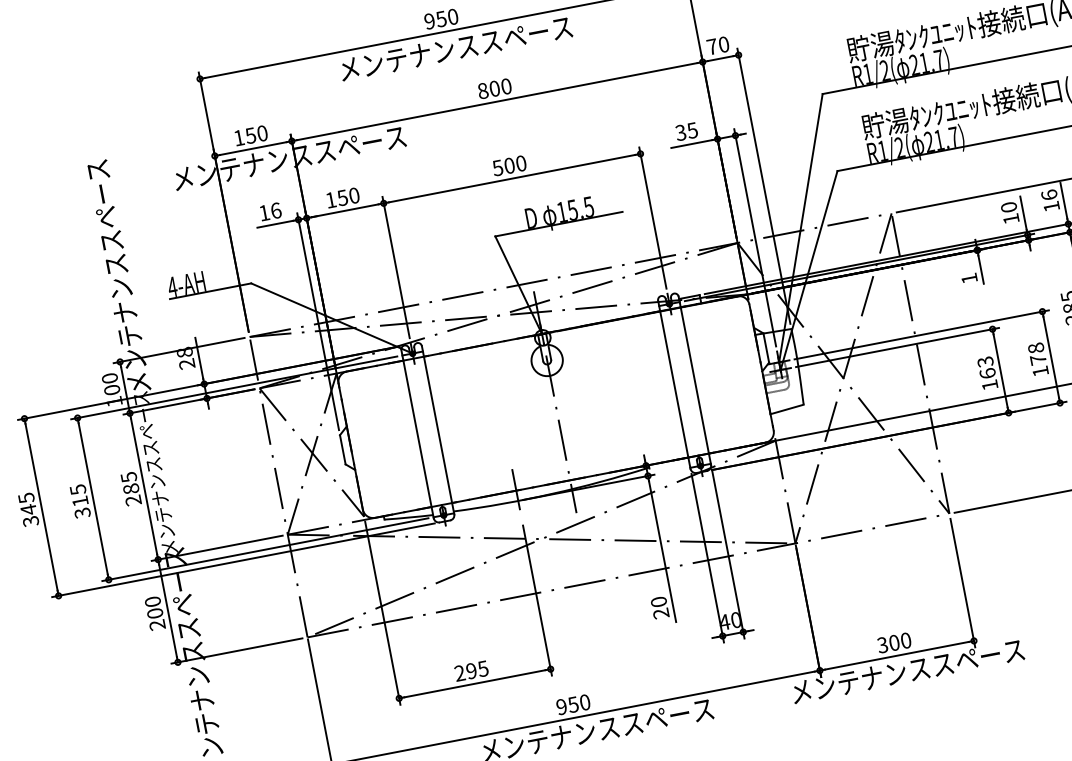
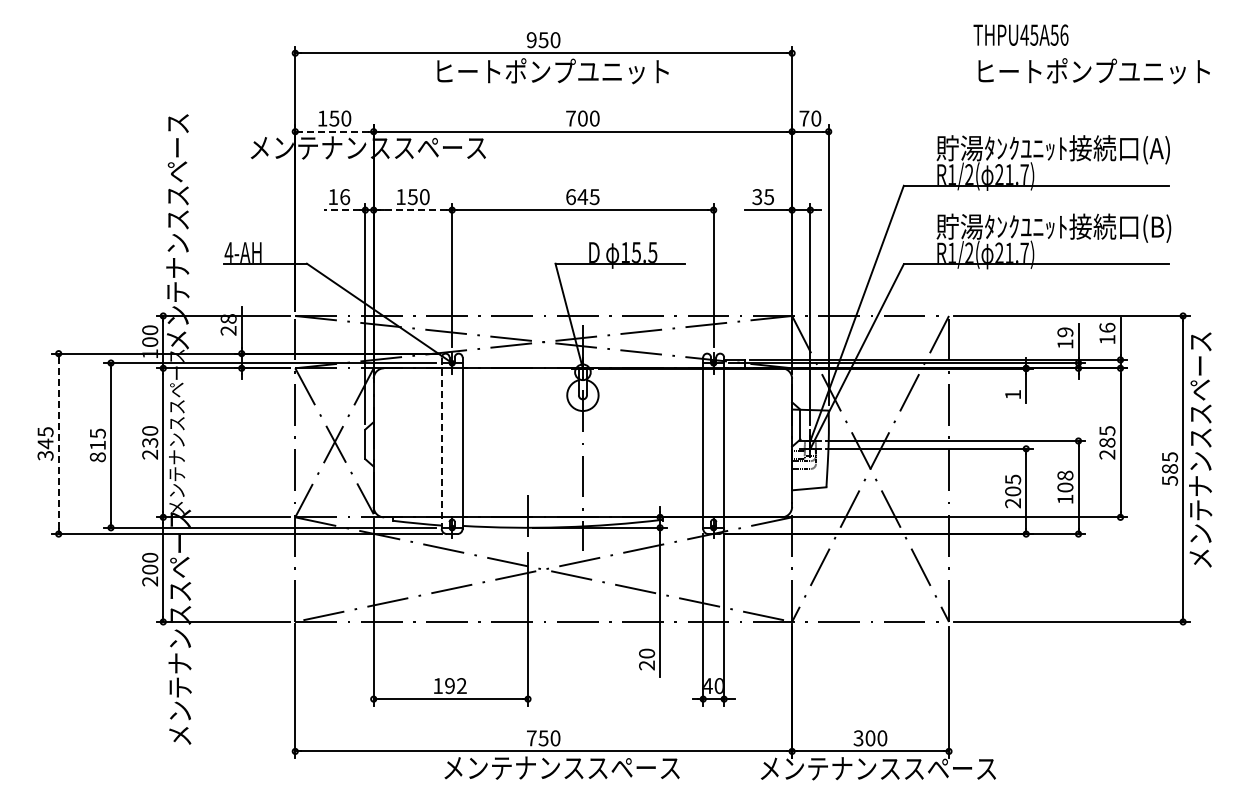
text: (455, 48) -> (551, 71), メンテナンススペース -> ヒートポンプユニット
text: (482, 91) -> (570, 118), 800 -> 700
line: (253, 148) -> (334, 131), solid -> dashed
text: (509, 166) -> (582, 197), 500 -> 645
text: (1009, 207) -> (1065, 332), 10 -> 19
line: (344, 211) -> (412, 210), solid -> dashed
line: (275, 224) -> (341, 210), solid -> dashed
text: (1038, 359) -> (1065, 487), 178 -> 108
text: (987, 373) -> (1012, 491), 163 -> 205
line: (417, 434) -> (441, 443), solid -> dashed
text: (130, 482) -> (150, 436), 285 -> 230
line: (41, 506) -> (58, 443), solid -> dashed
text: (82, 513) -> (97, 457), 315 -> 815
text: (471, 671) -> (449, 686), 295 -> 192
text: (561, 707) -> (531, 738), 950 -> 750

